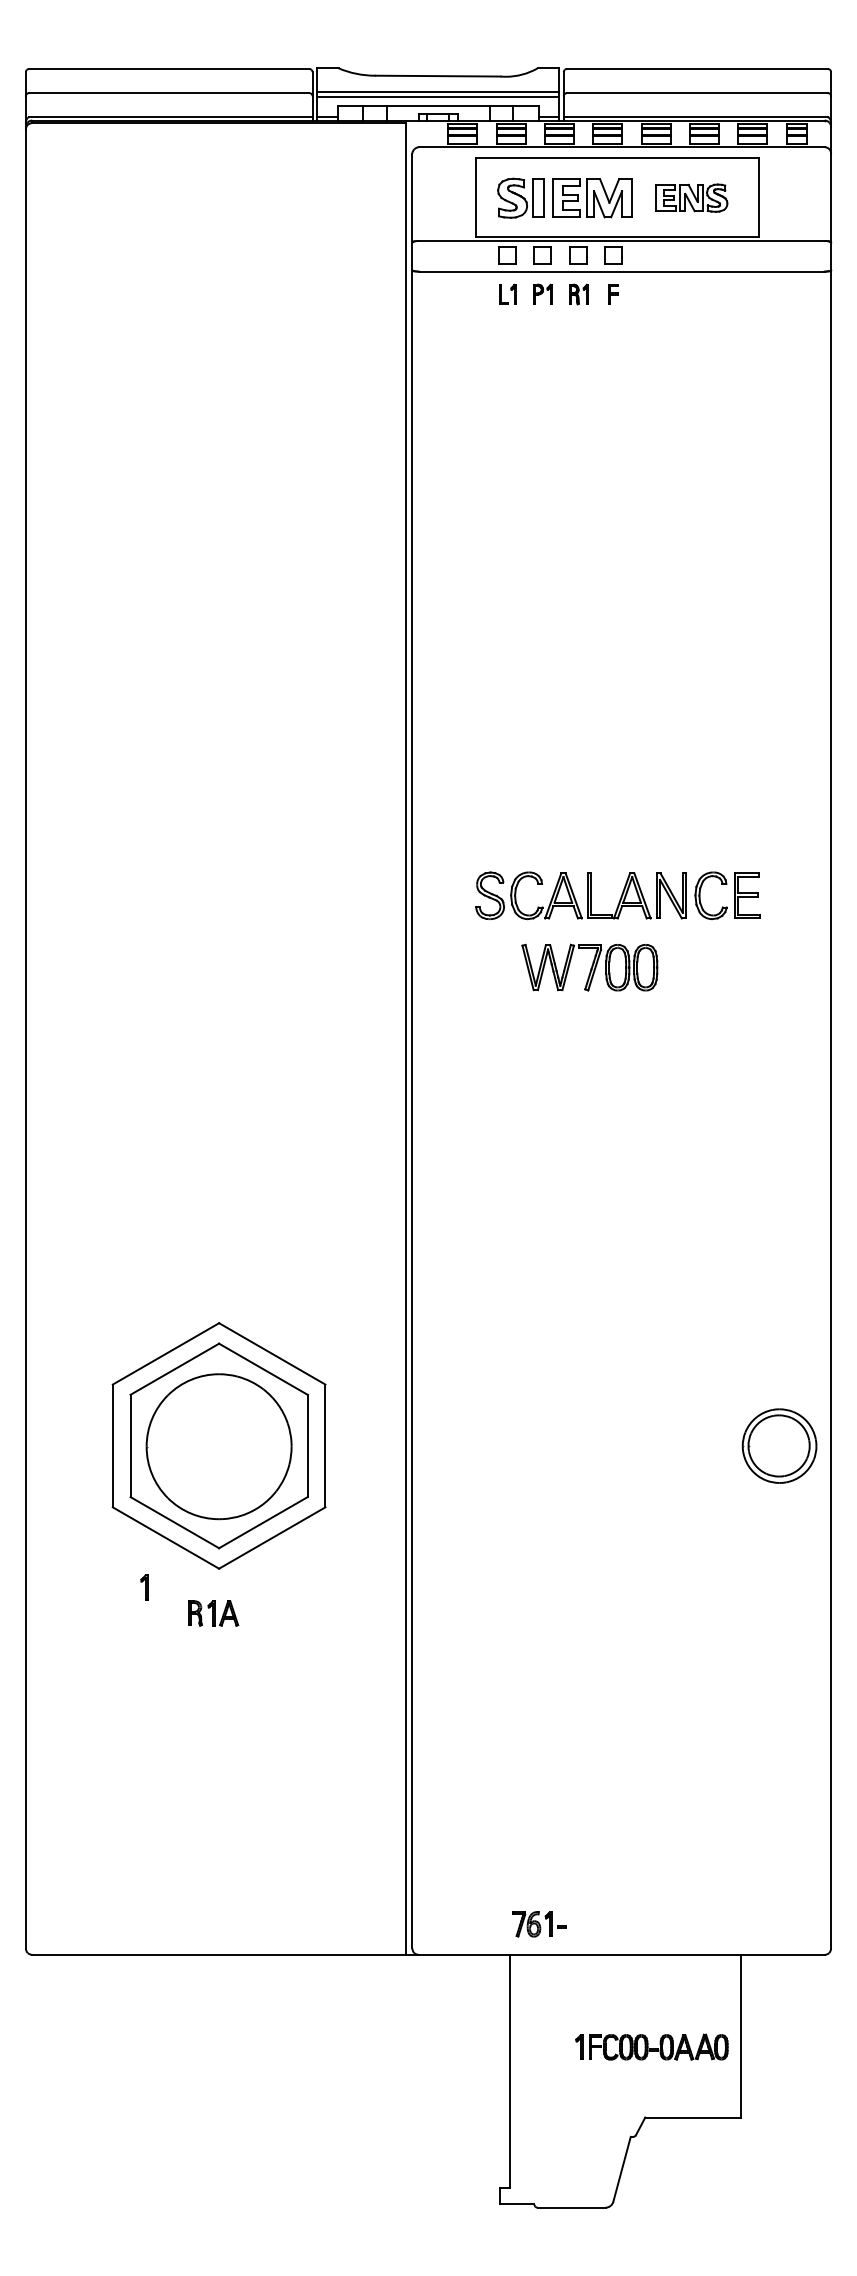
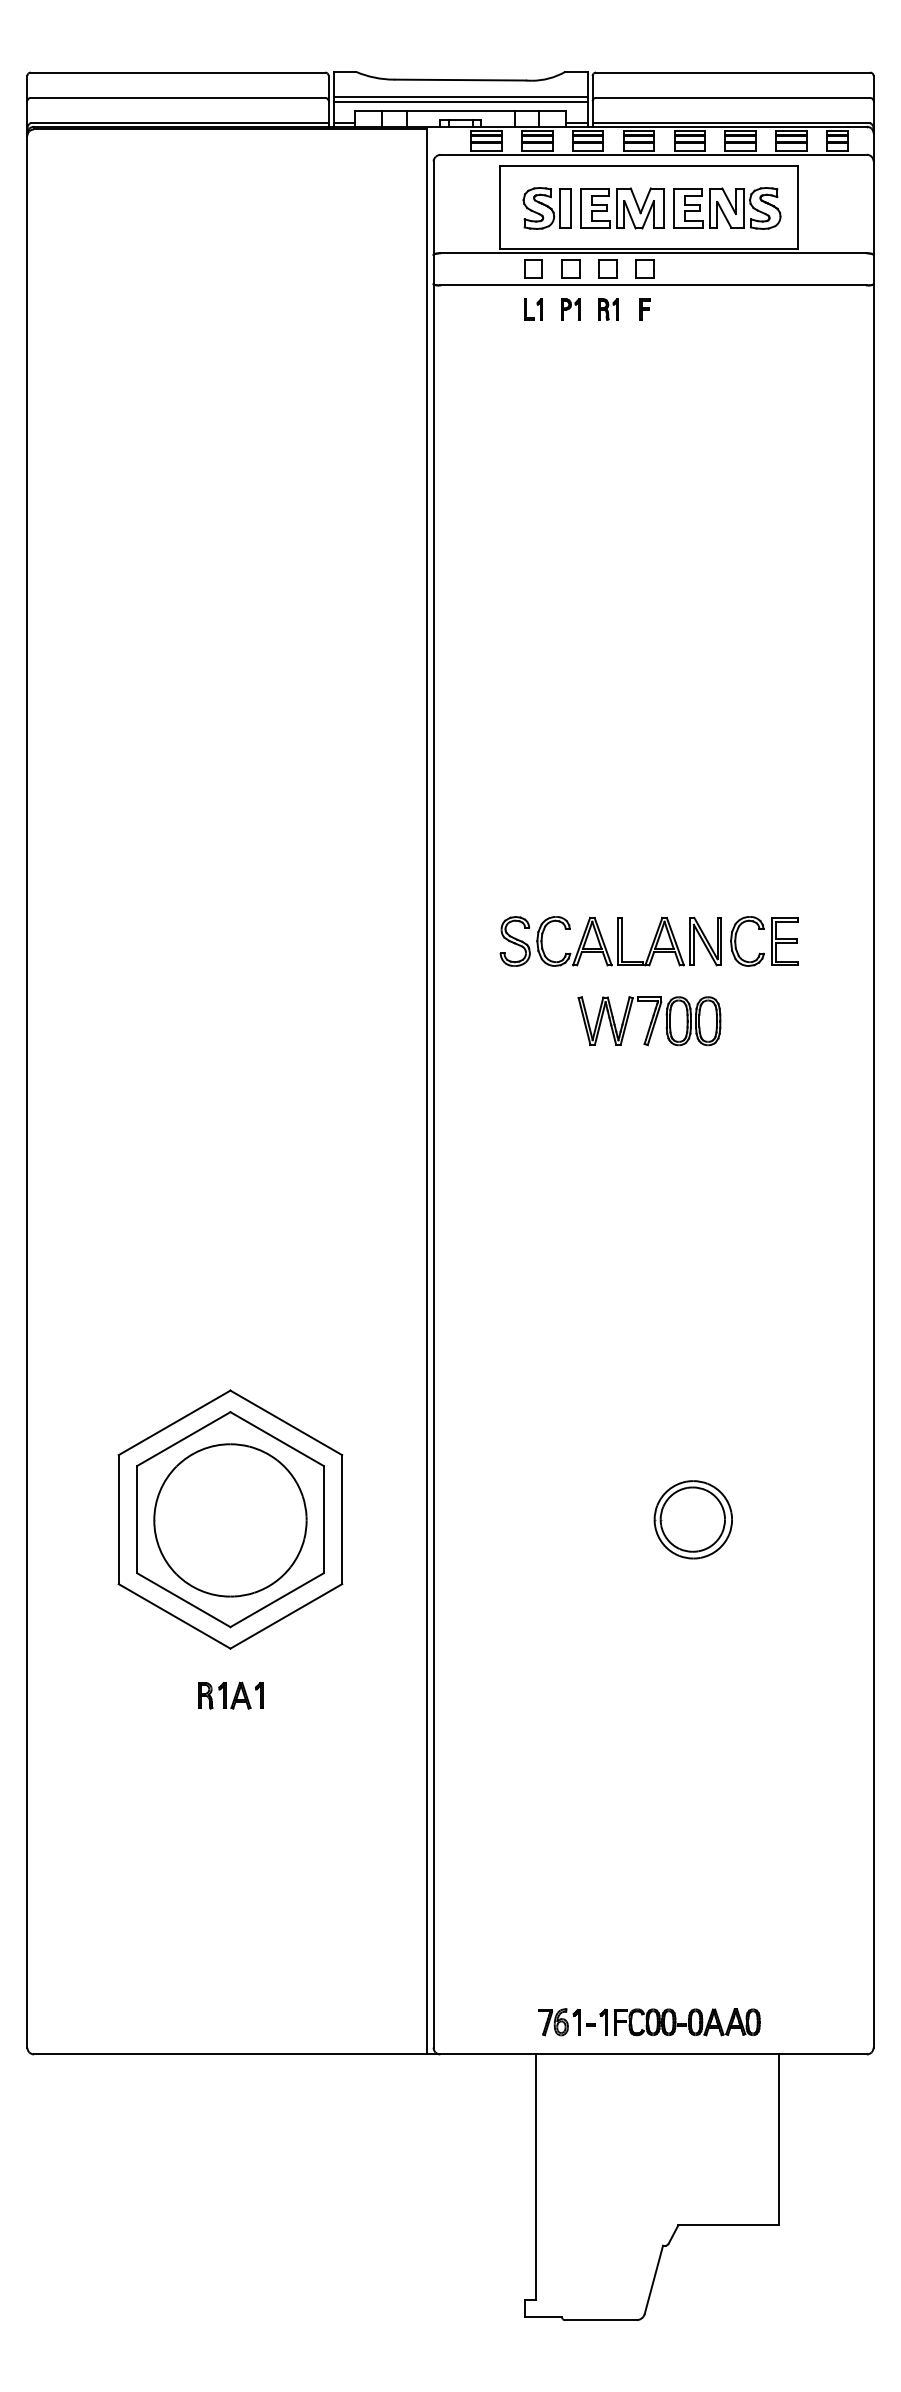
part: (691, 197) -> (726, 207), size x1.43
part: (589, 967) -> (649, 1021), moved
part: (779, 1445) -> (693, 1519), moved
part: (144, 1587) -> (259, 1695), moved
part: (651, 2046) -> (679, 2021), moved

